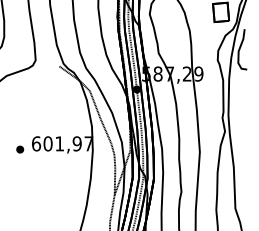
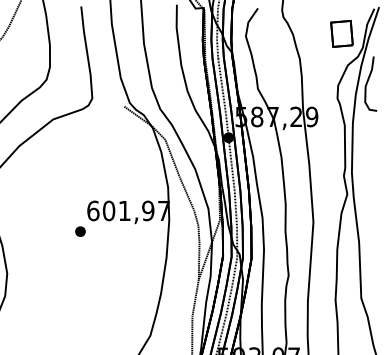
part: (20, 149) -> (80, 231), moved

